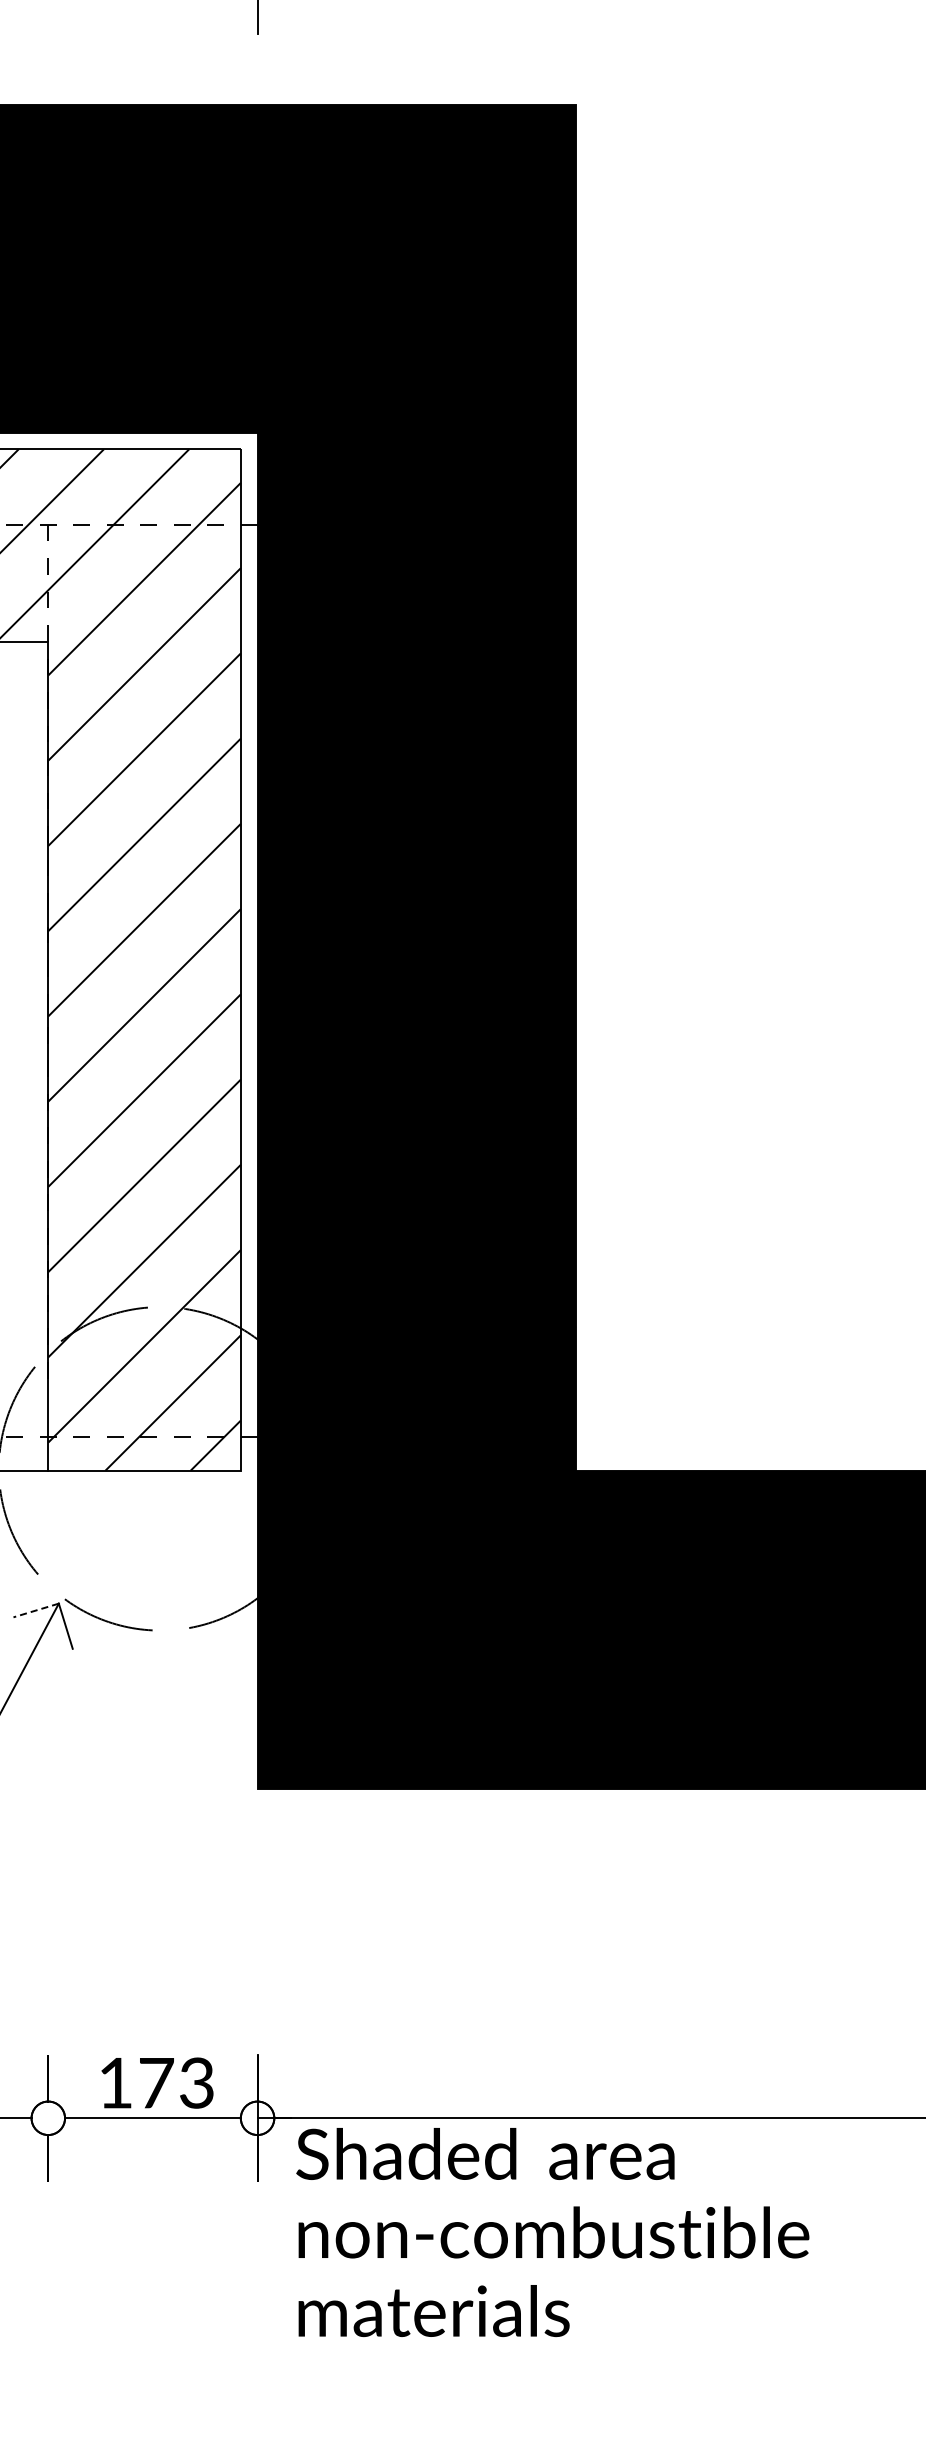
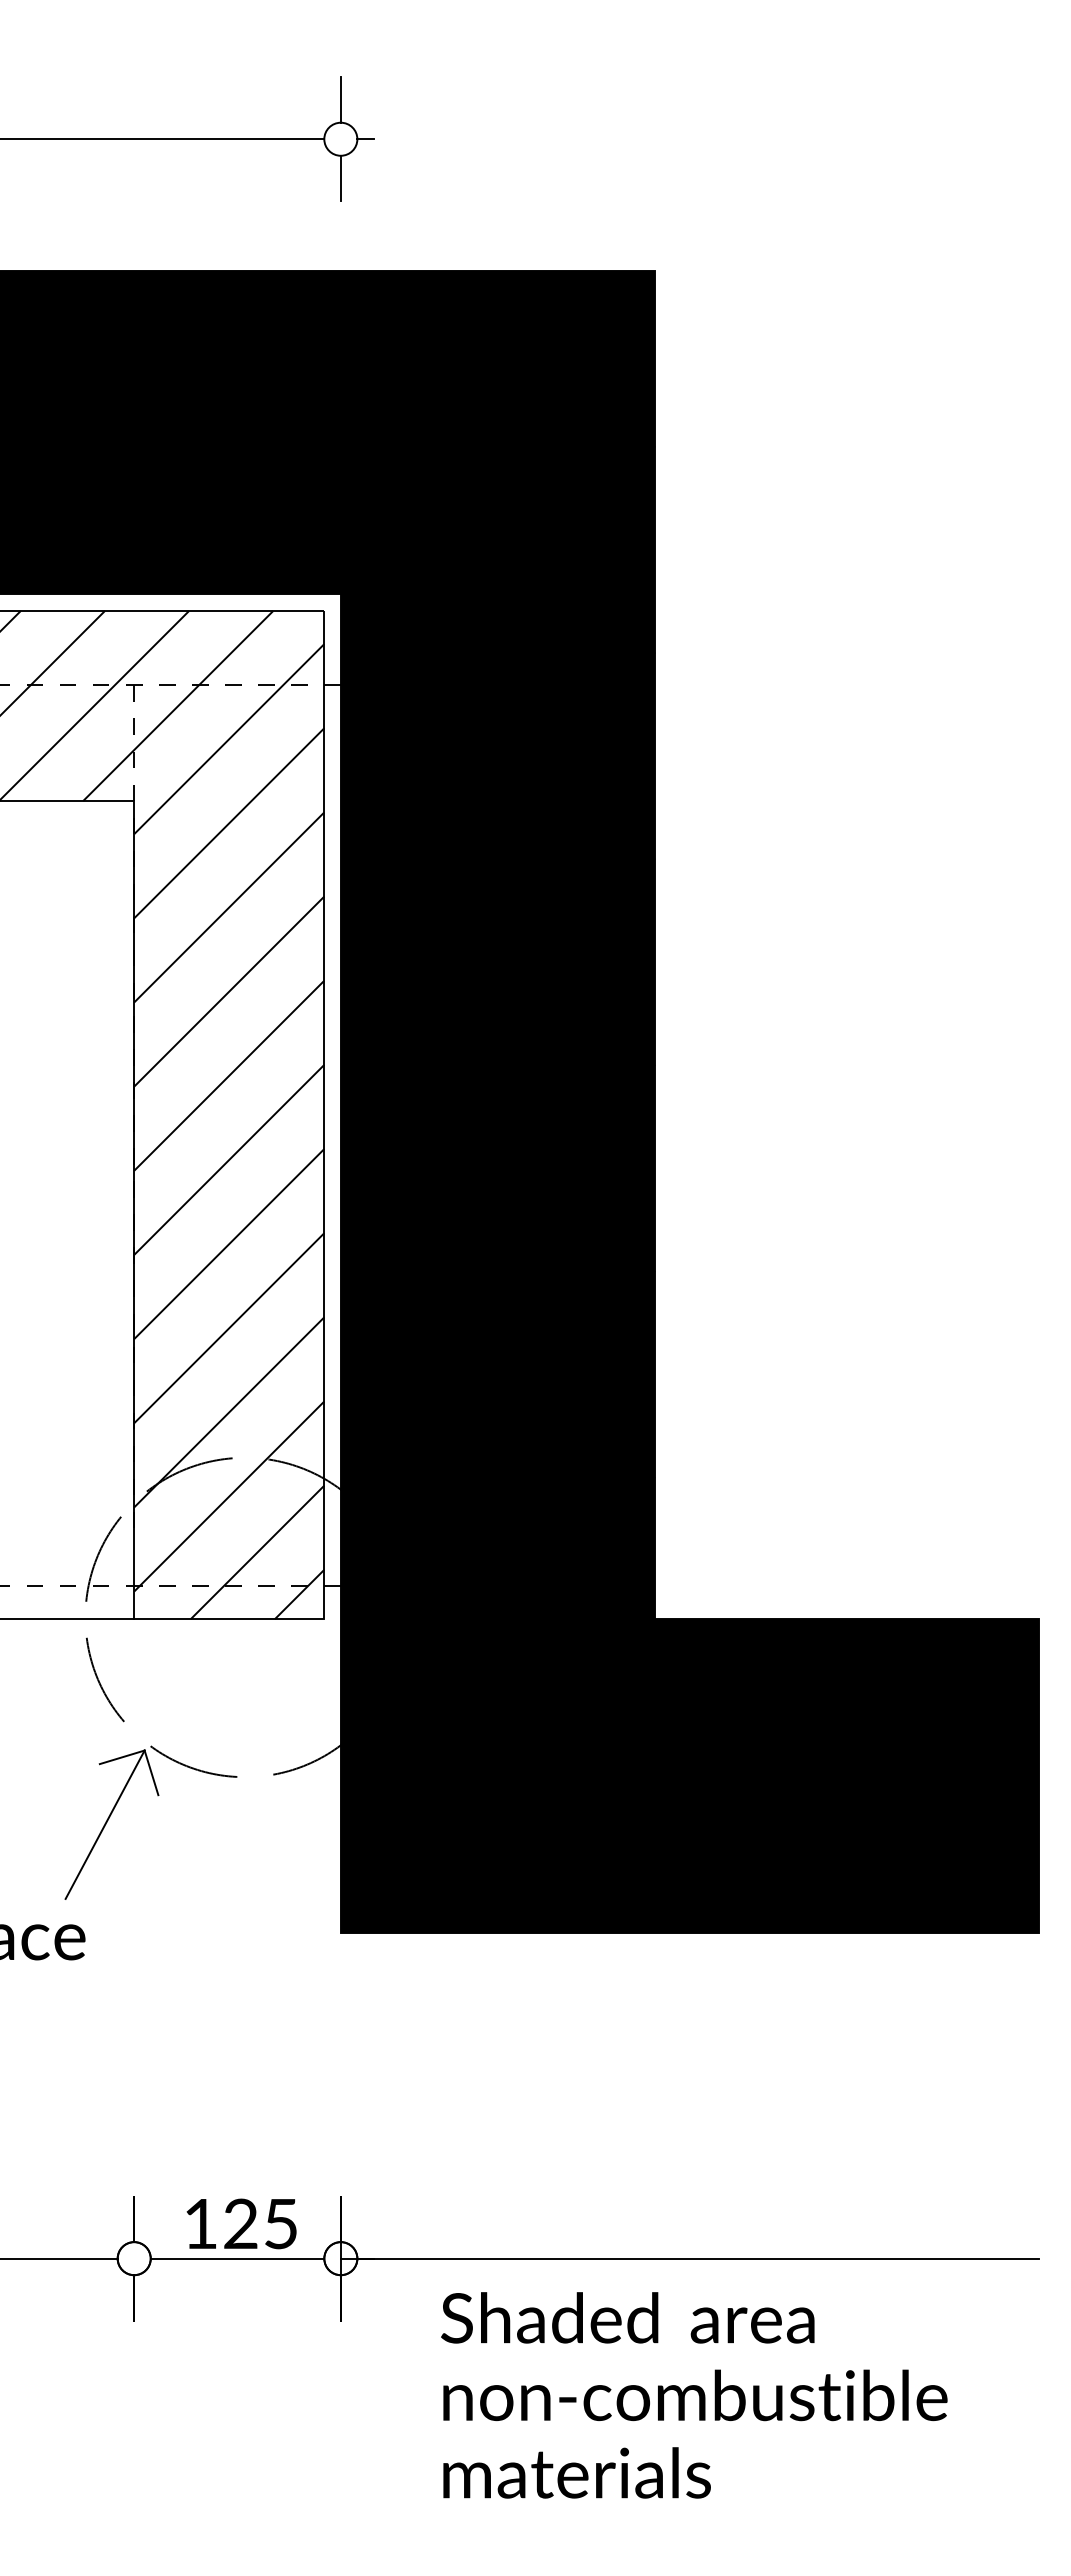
line: (35, 1610) -> (121, 1757), dashed -> solid
text: (176, 2082) -> (260, 2223), 173 -> 125
text: (552, 2232) -> (694, 2395), moved

